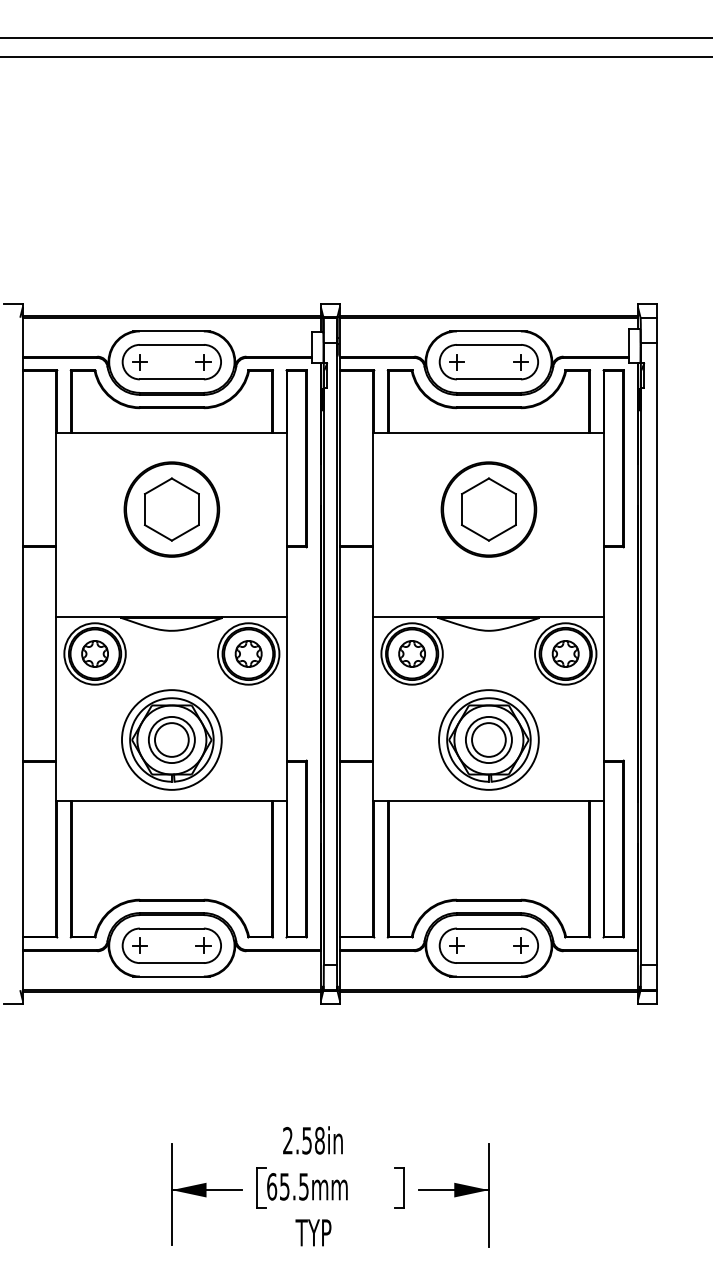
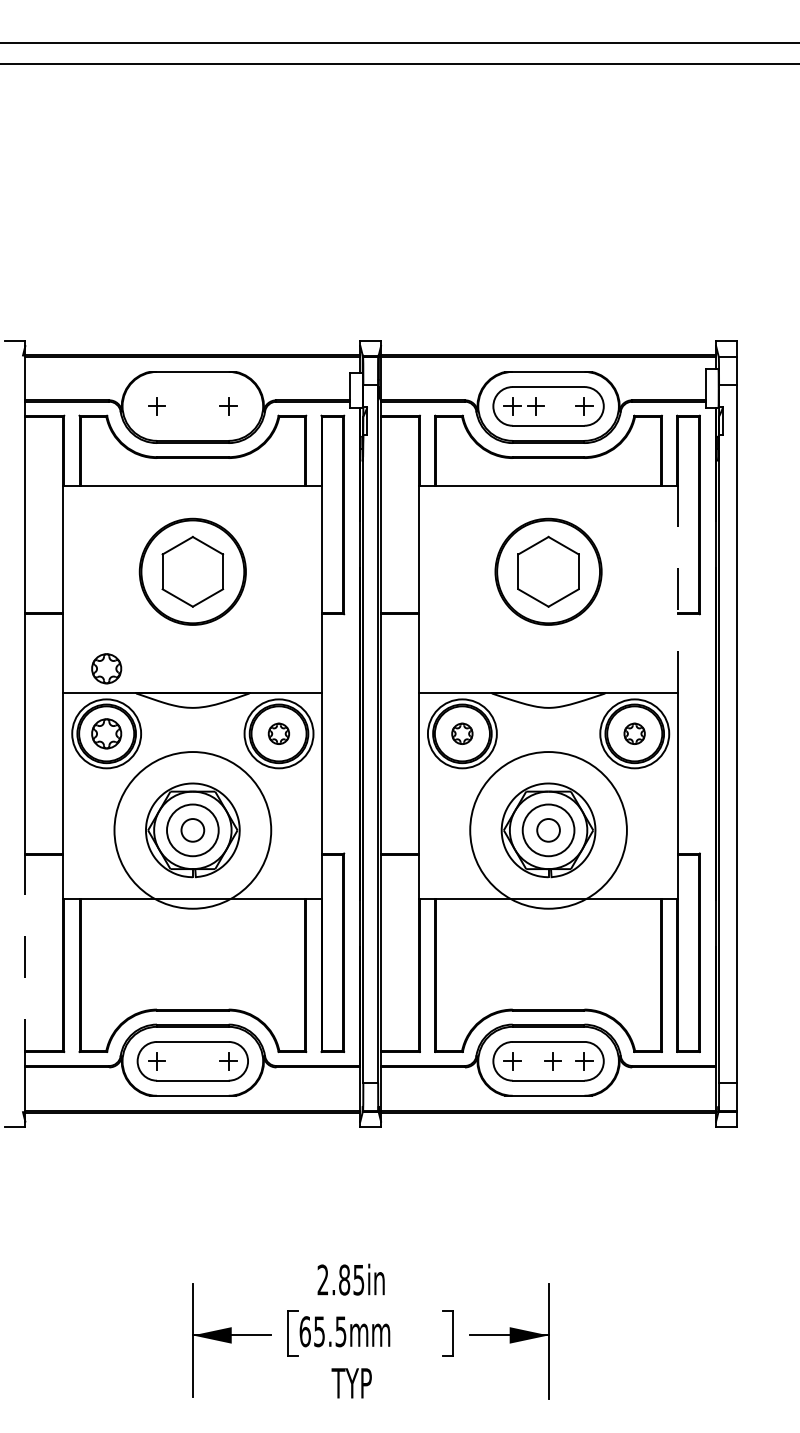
part: (171, 362) -> (192, 406), removed
part: (477, 362) -> (535, 406), added
line: (604, 525) -> (678, 589), solid -> dashed
part: (94, 595) -> (106, 668), added
part: (248, 653) -> (278, 733), size x0.7
part: (411, 653) -> (461, 733), size x0.7
part: (565, 653) -> (634, 733), size x0.7
circle: (171, 739) -> (192, 829), size x0.6
circle: (171, 739) -> (192, 829), size x1.4
circle: (488, 739) -> (548, 829), size x0.6
circle: (488, 739) -> (548, 829), size x1.4
line: (22, 849) -> (25, 953), solid -> dashed
part: (492, 945) -> (552, 1060), added
text: (313, 1140) -> (351, 1279), 2.58in -> 2.85in

